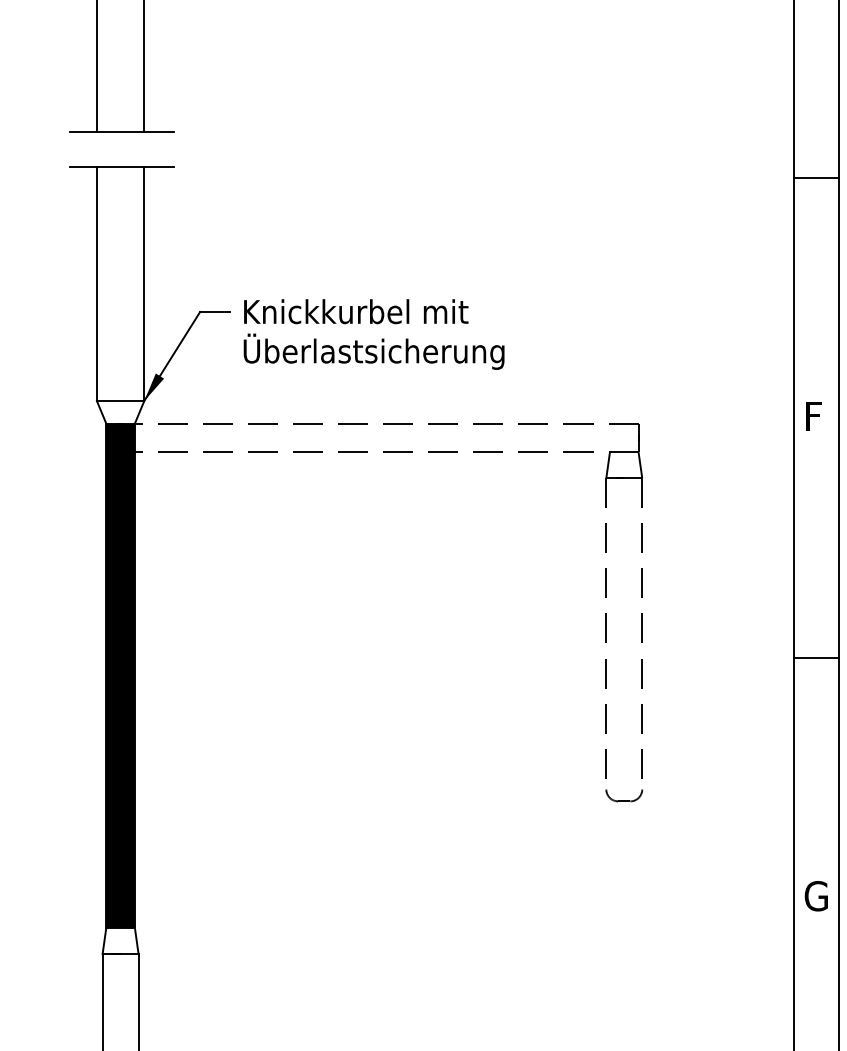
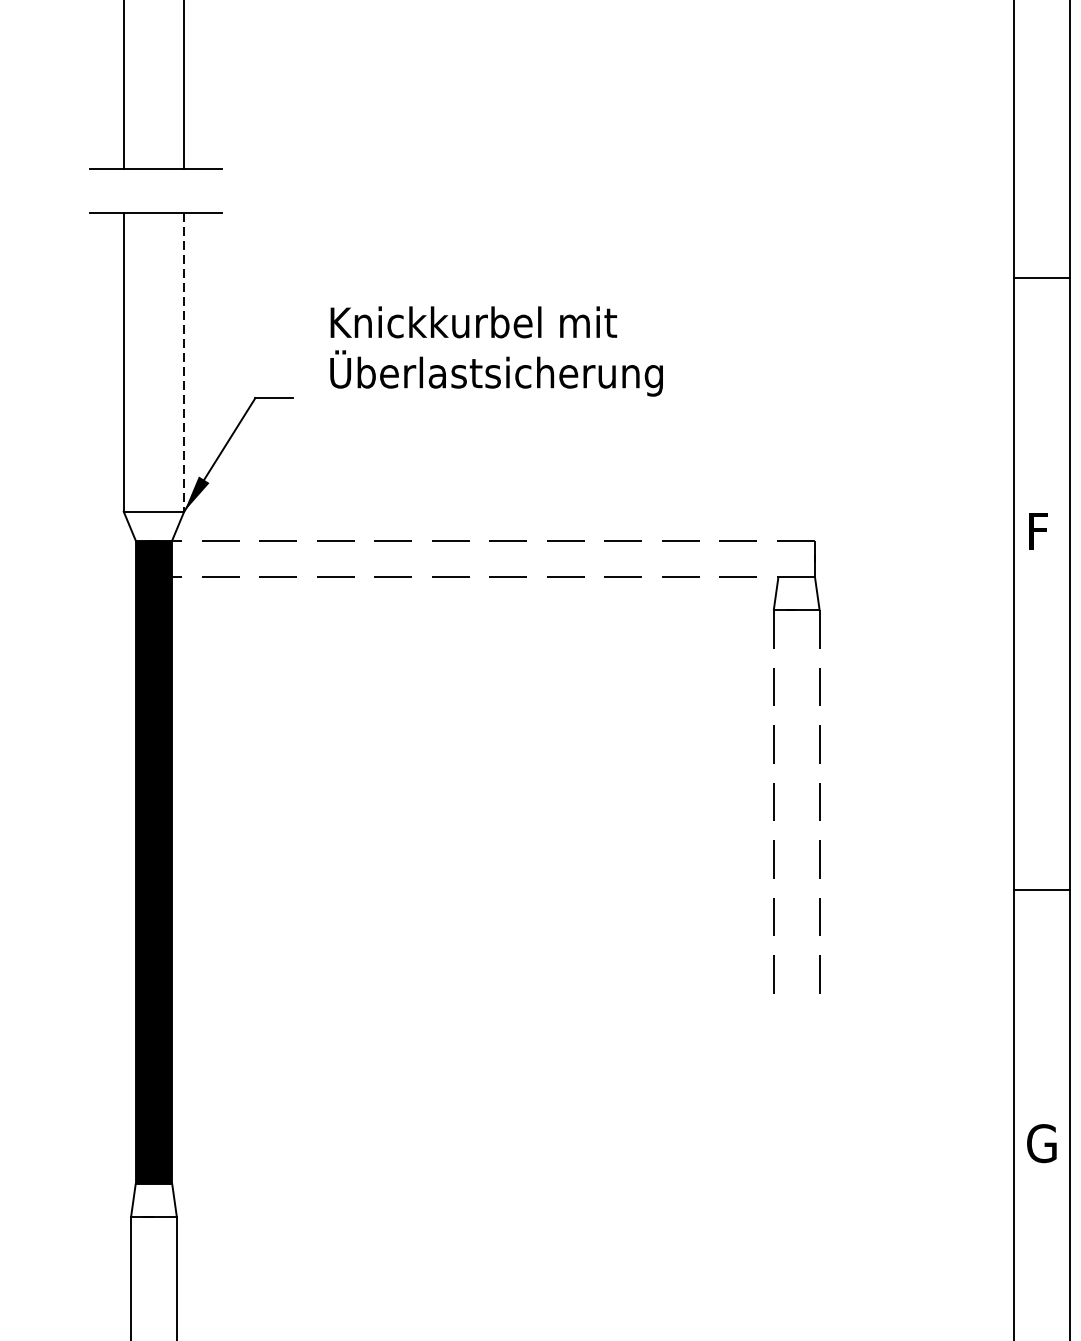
line: (816, 178) -> (1042, 278), moved
line: (144, 284) -> (184, 362), solid -> dashed
text: (373, 334) -> (495, 351), moved
line: (816, 657) -> (1042, 889), moved
part: (624, 795) -> (796, 1015), removed

